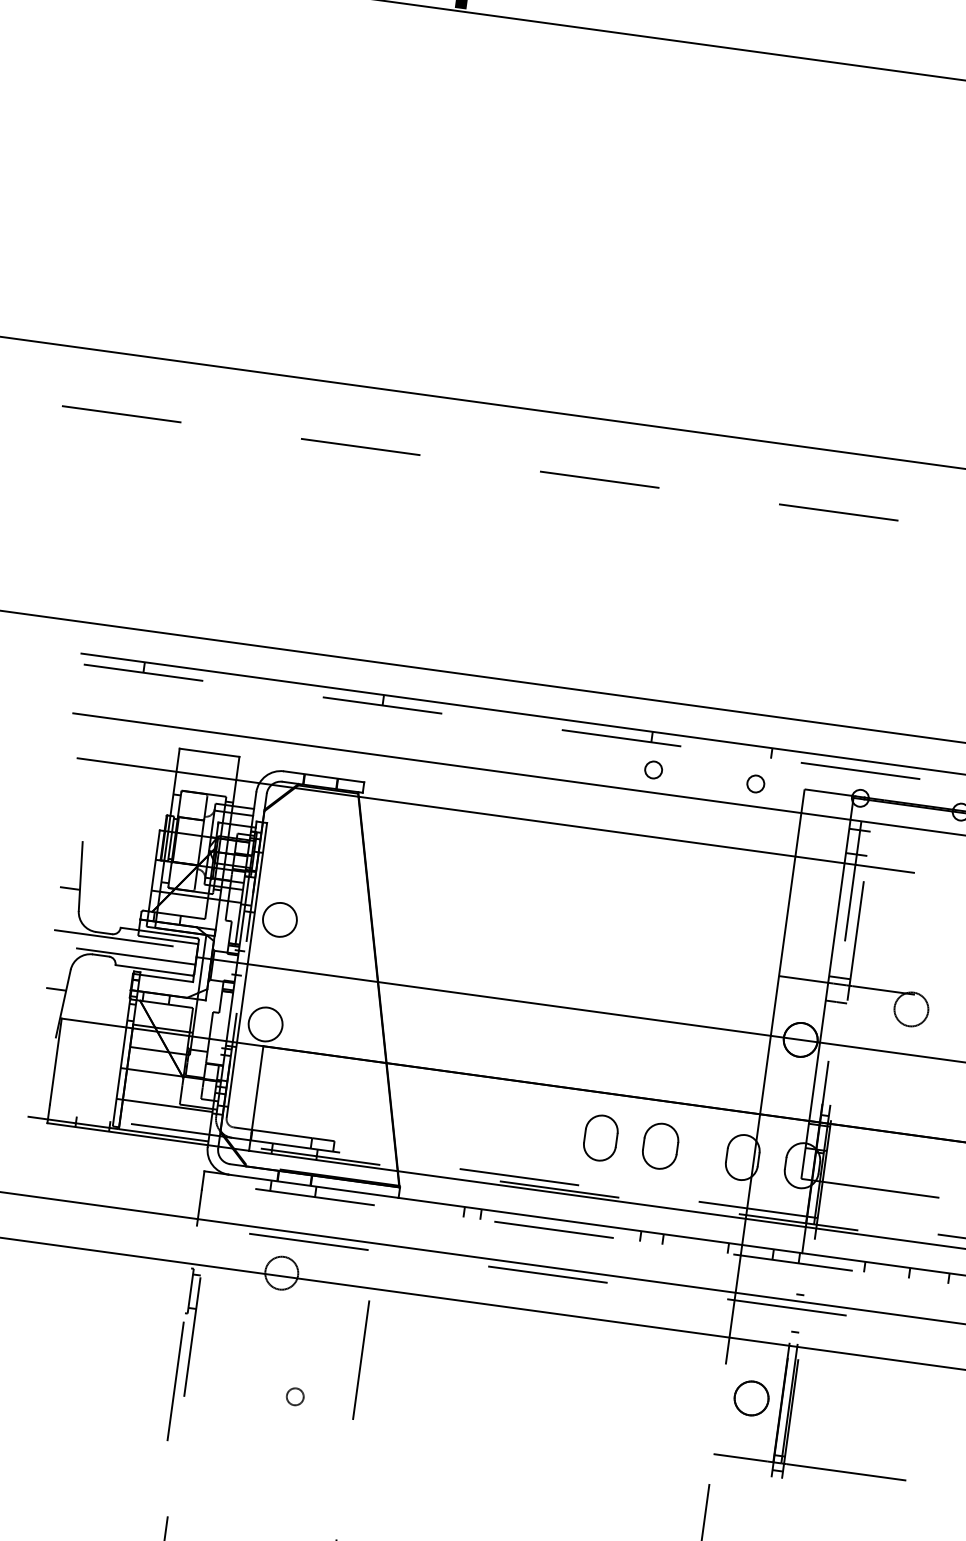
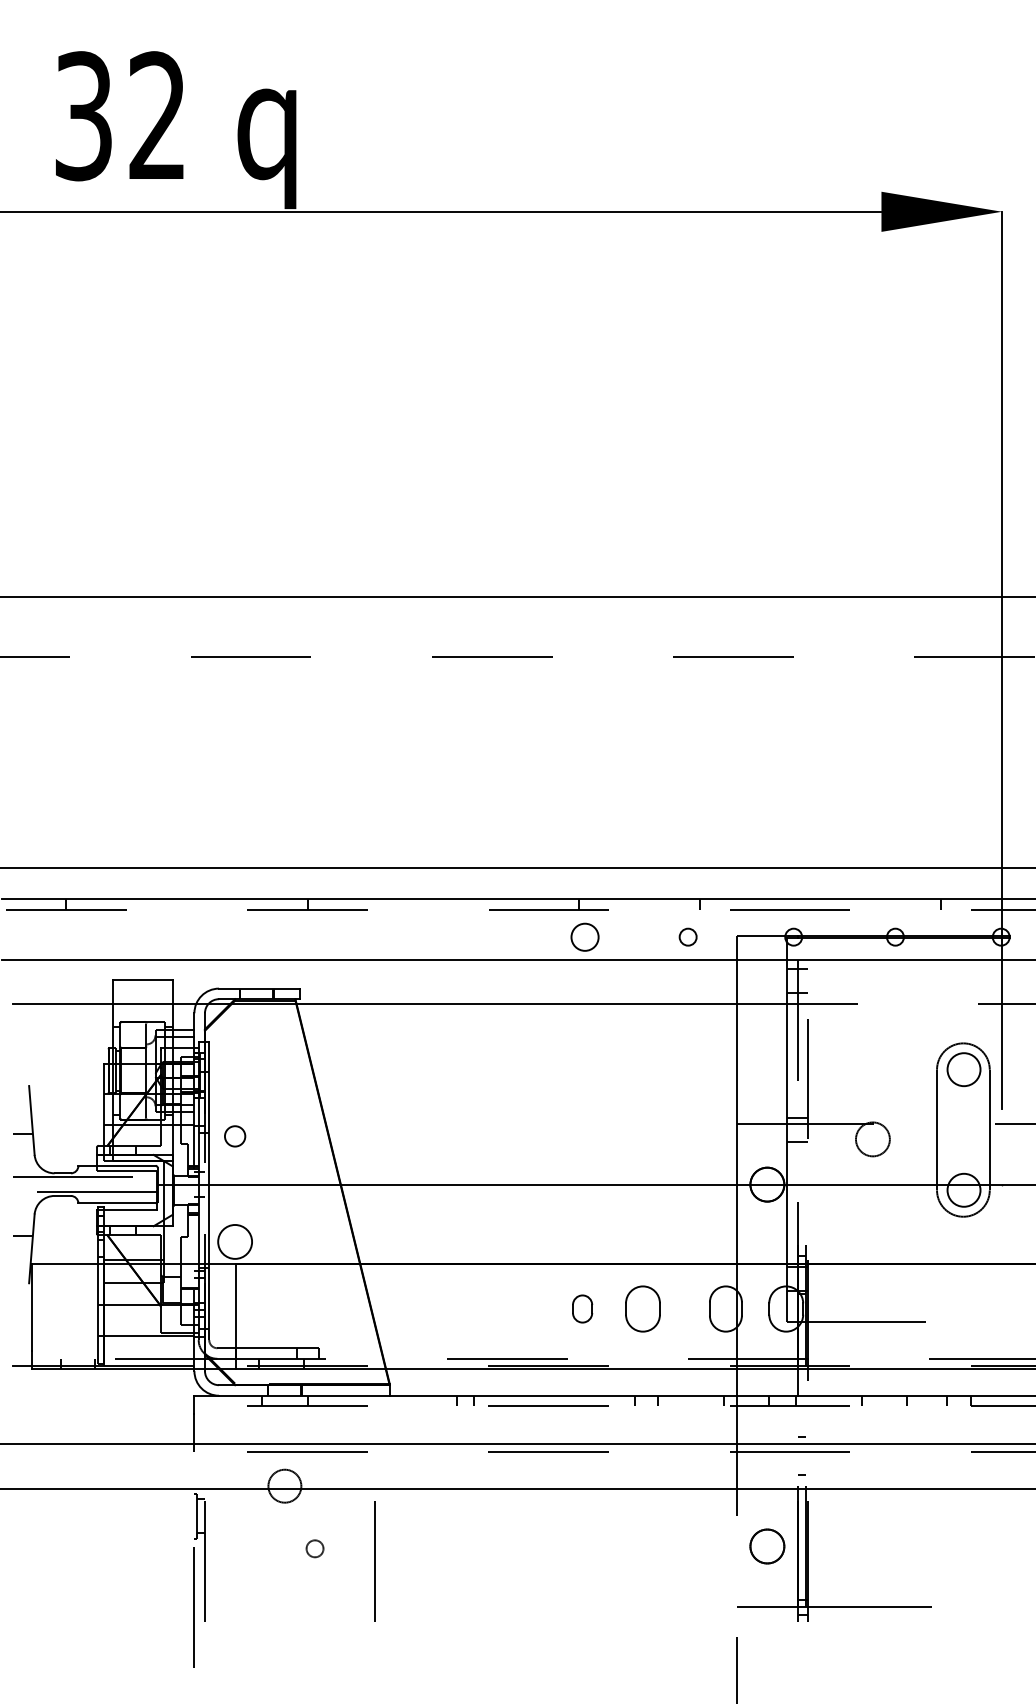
circle: (653, 769) -> (584, 936), size x1.6
circle: (280, 920) -> (235, 1136), size x0.6
part: (600, 1137) -> (582, 1308), size x0.6
circle: (294, 1396) -> (314, 1548), moved

